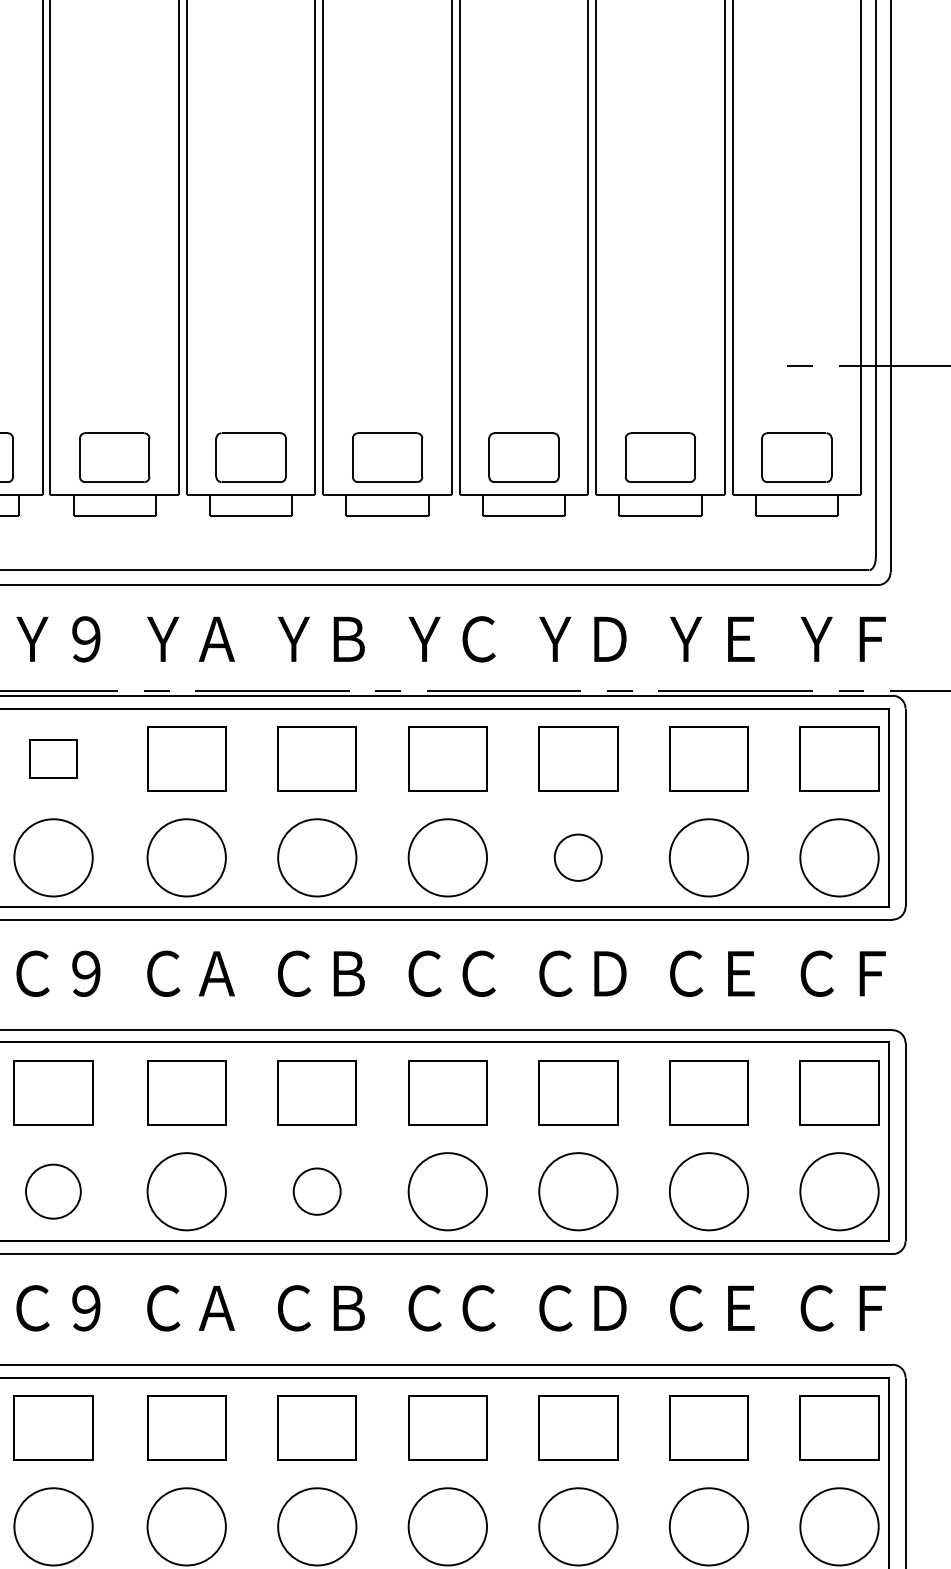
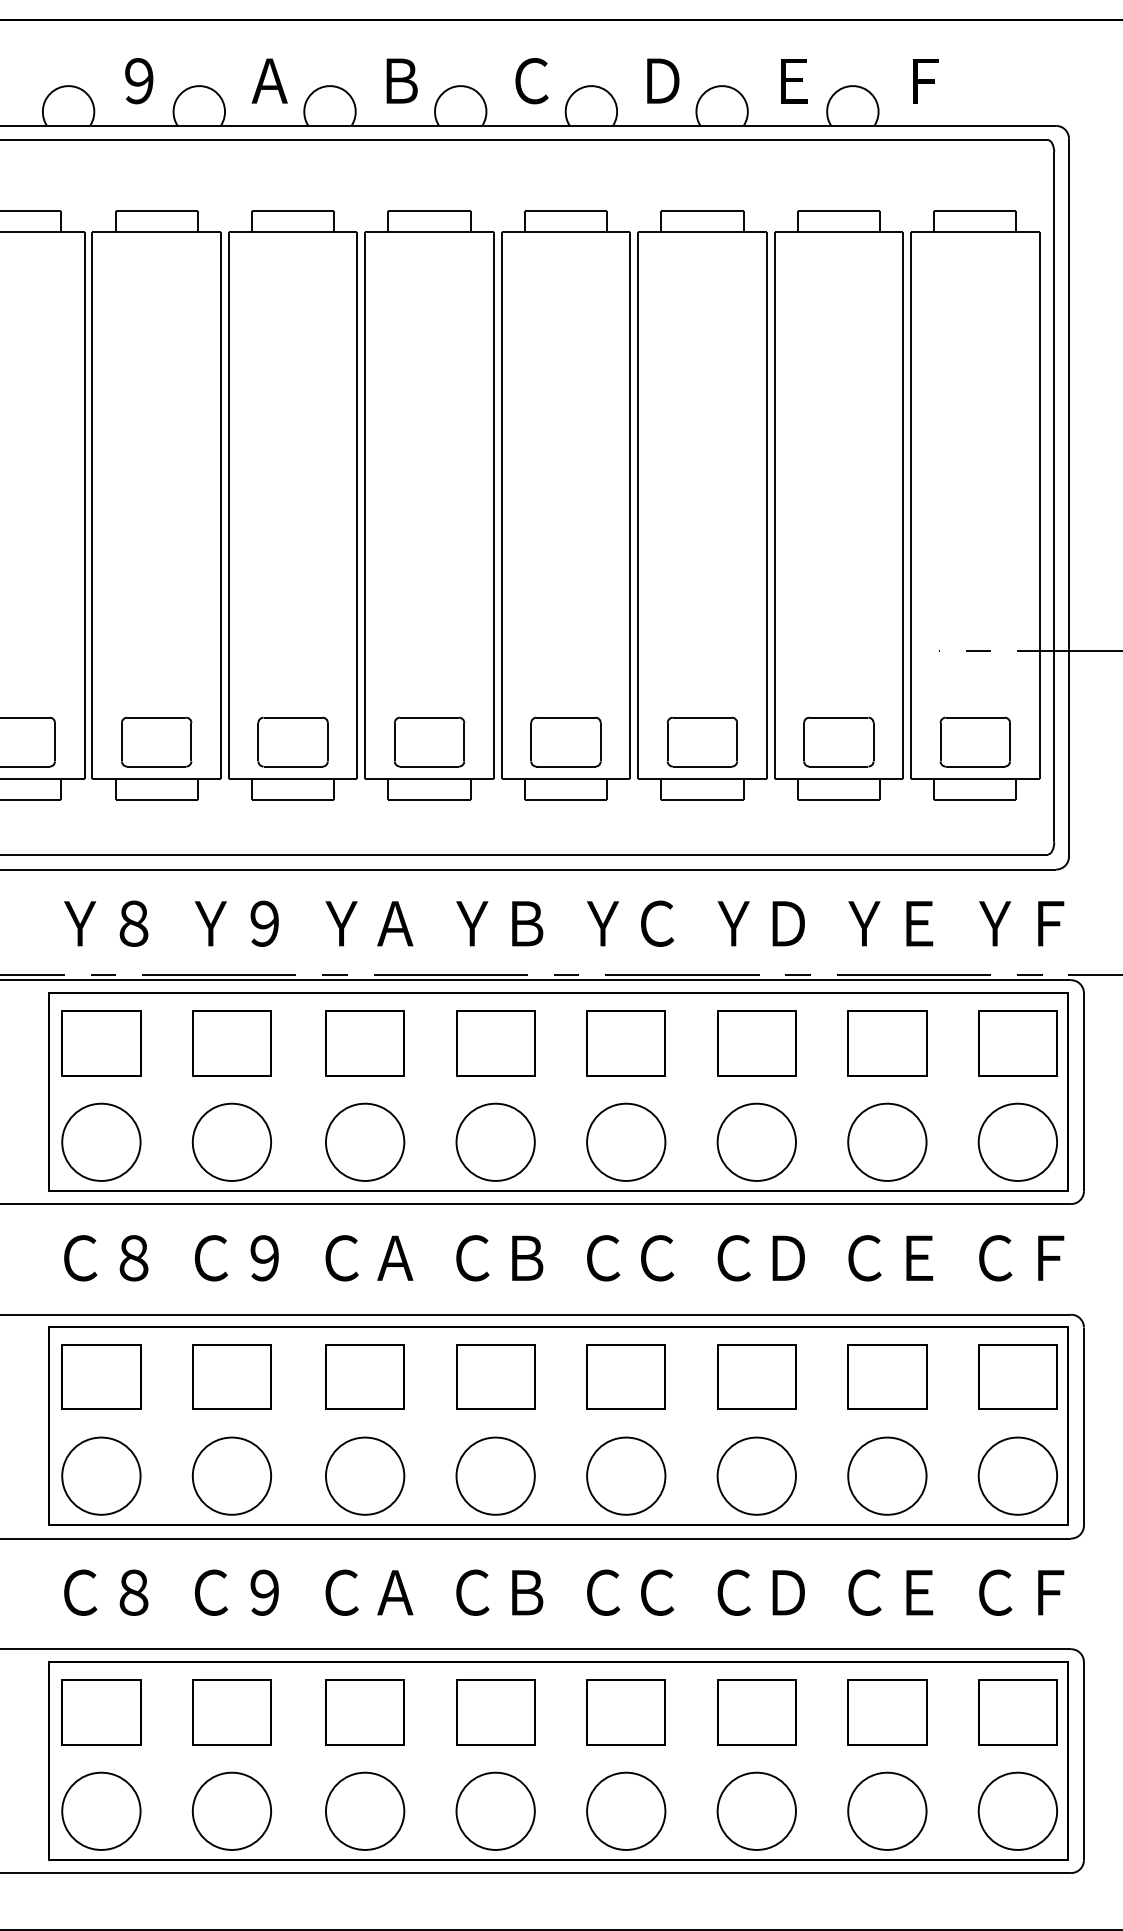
part: (53, 759) -> (231, 1043), size x1.67
part: (578, 857) -> (756, 1141), size x1.67
part: (53, 1191) -> (231, 1475), size x1.43
part: (317, 1191) -> (495, 1475), size x1.67

